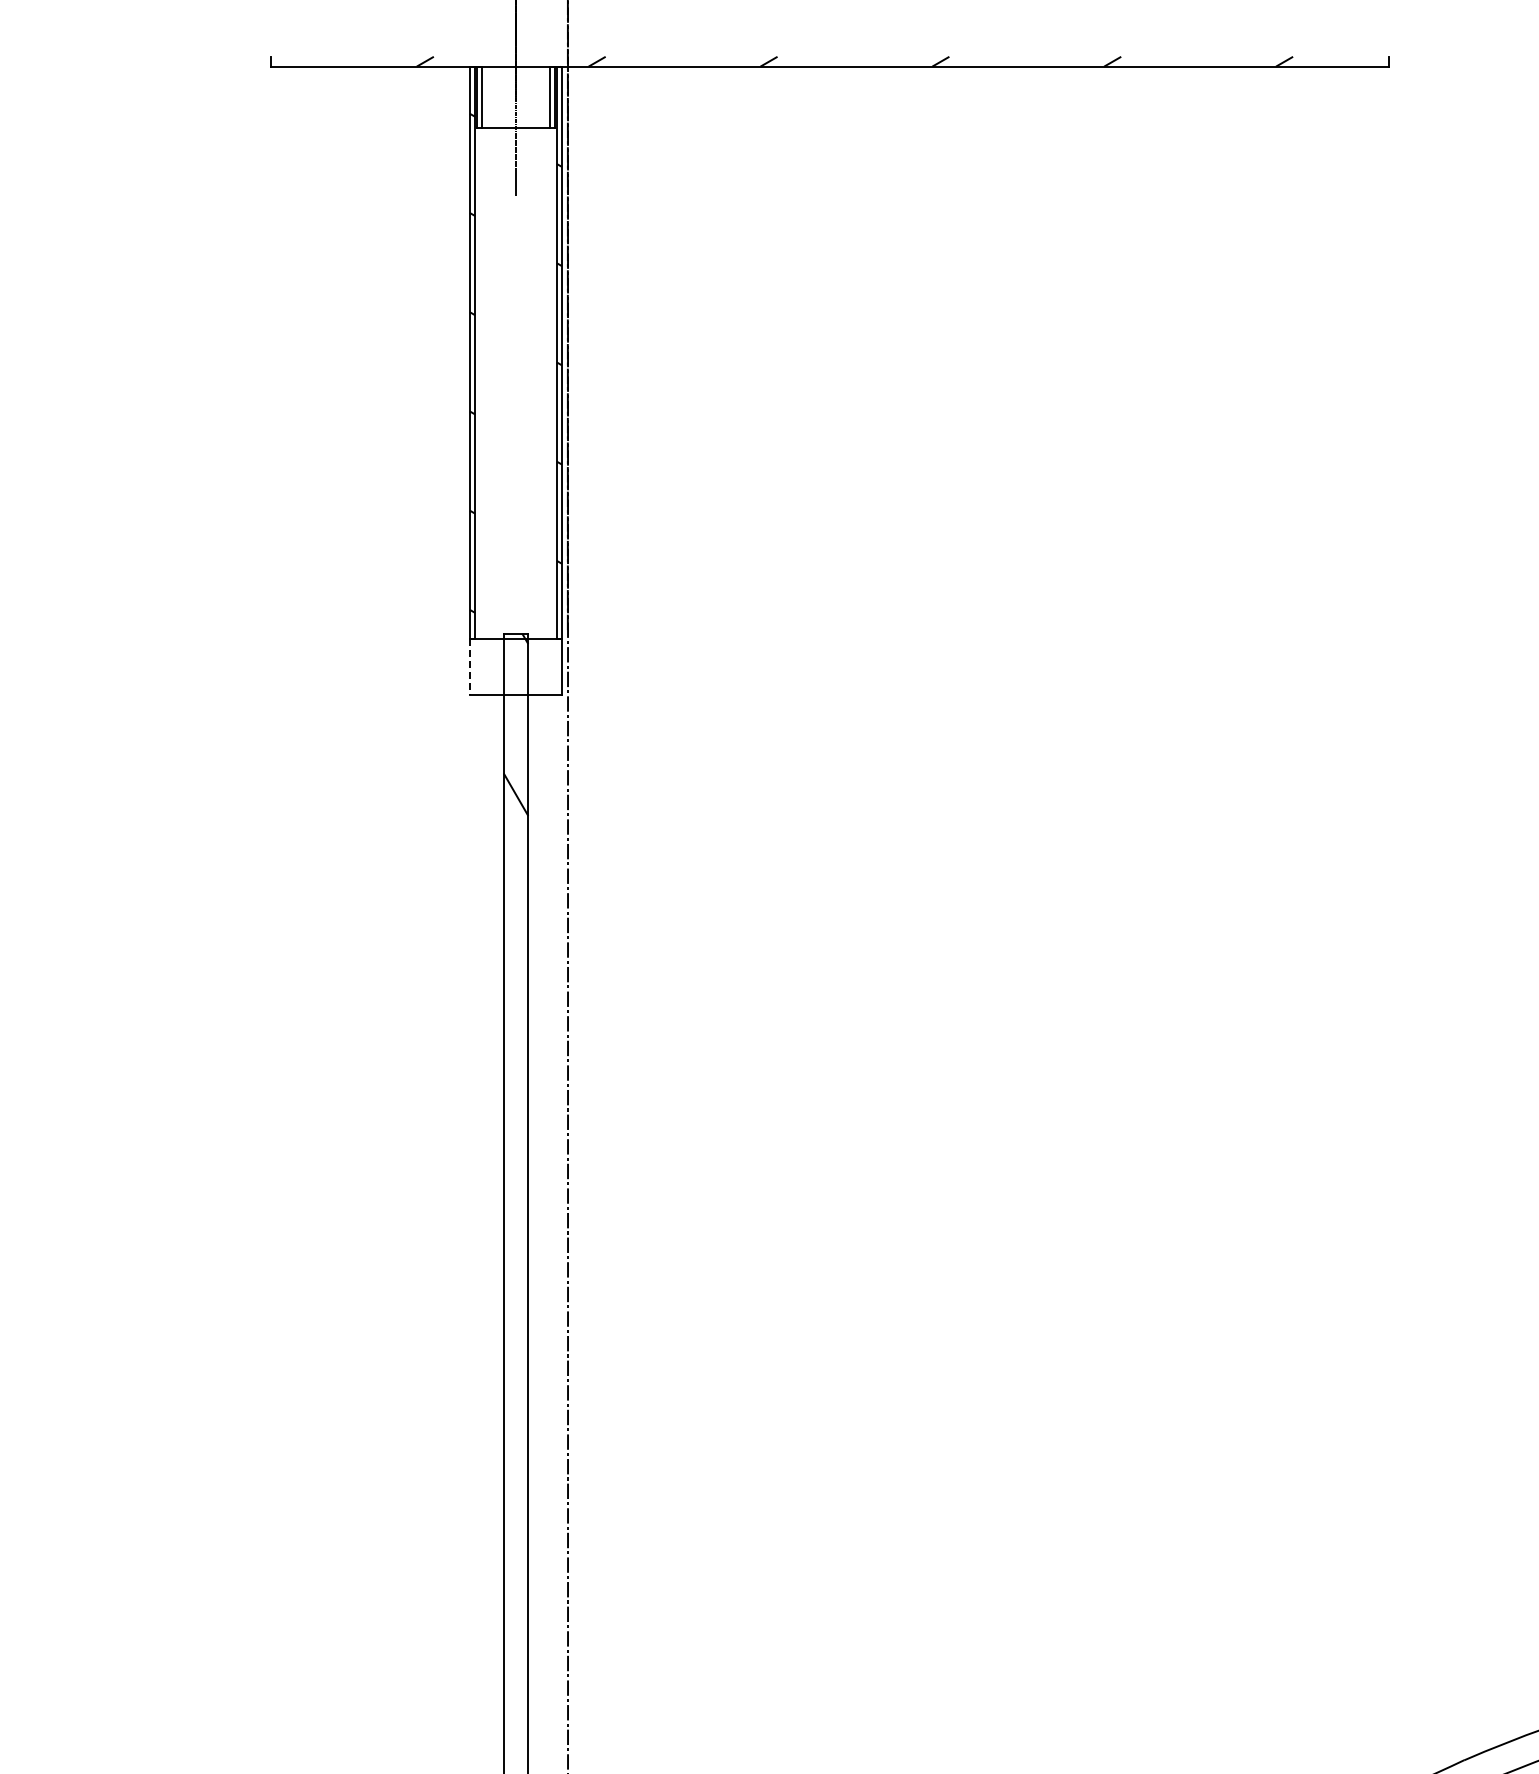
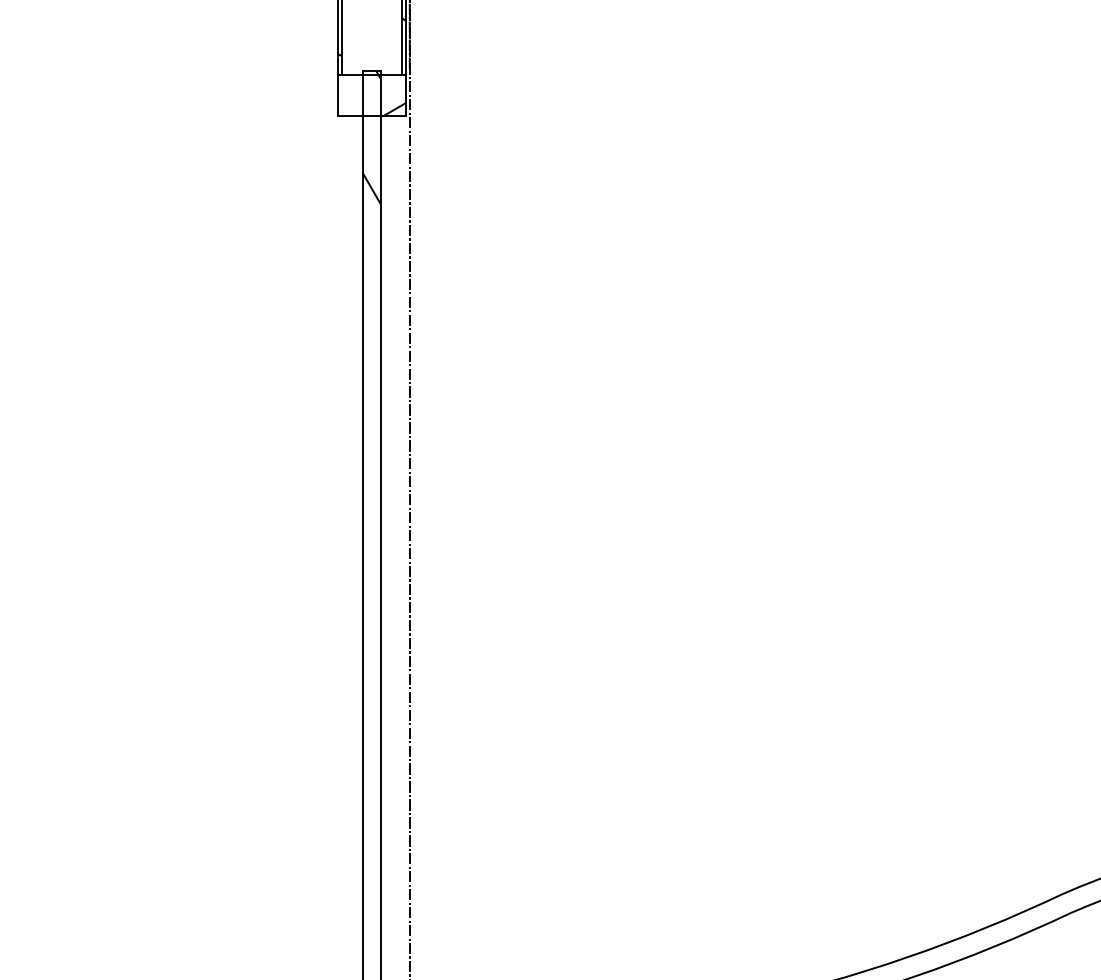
line: (469, 667) -> (337, 96), dashed -> solid
hatch: (546, 686) -> (394, 110), added

